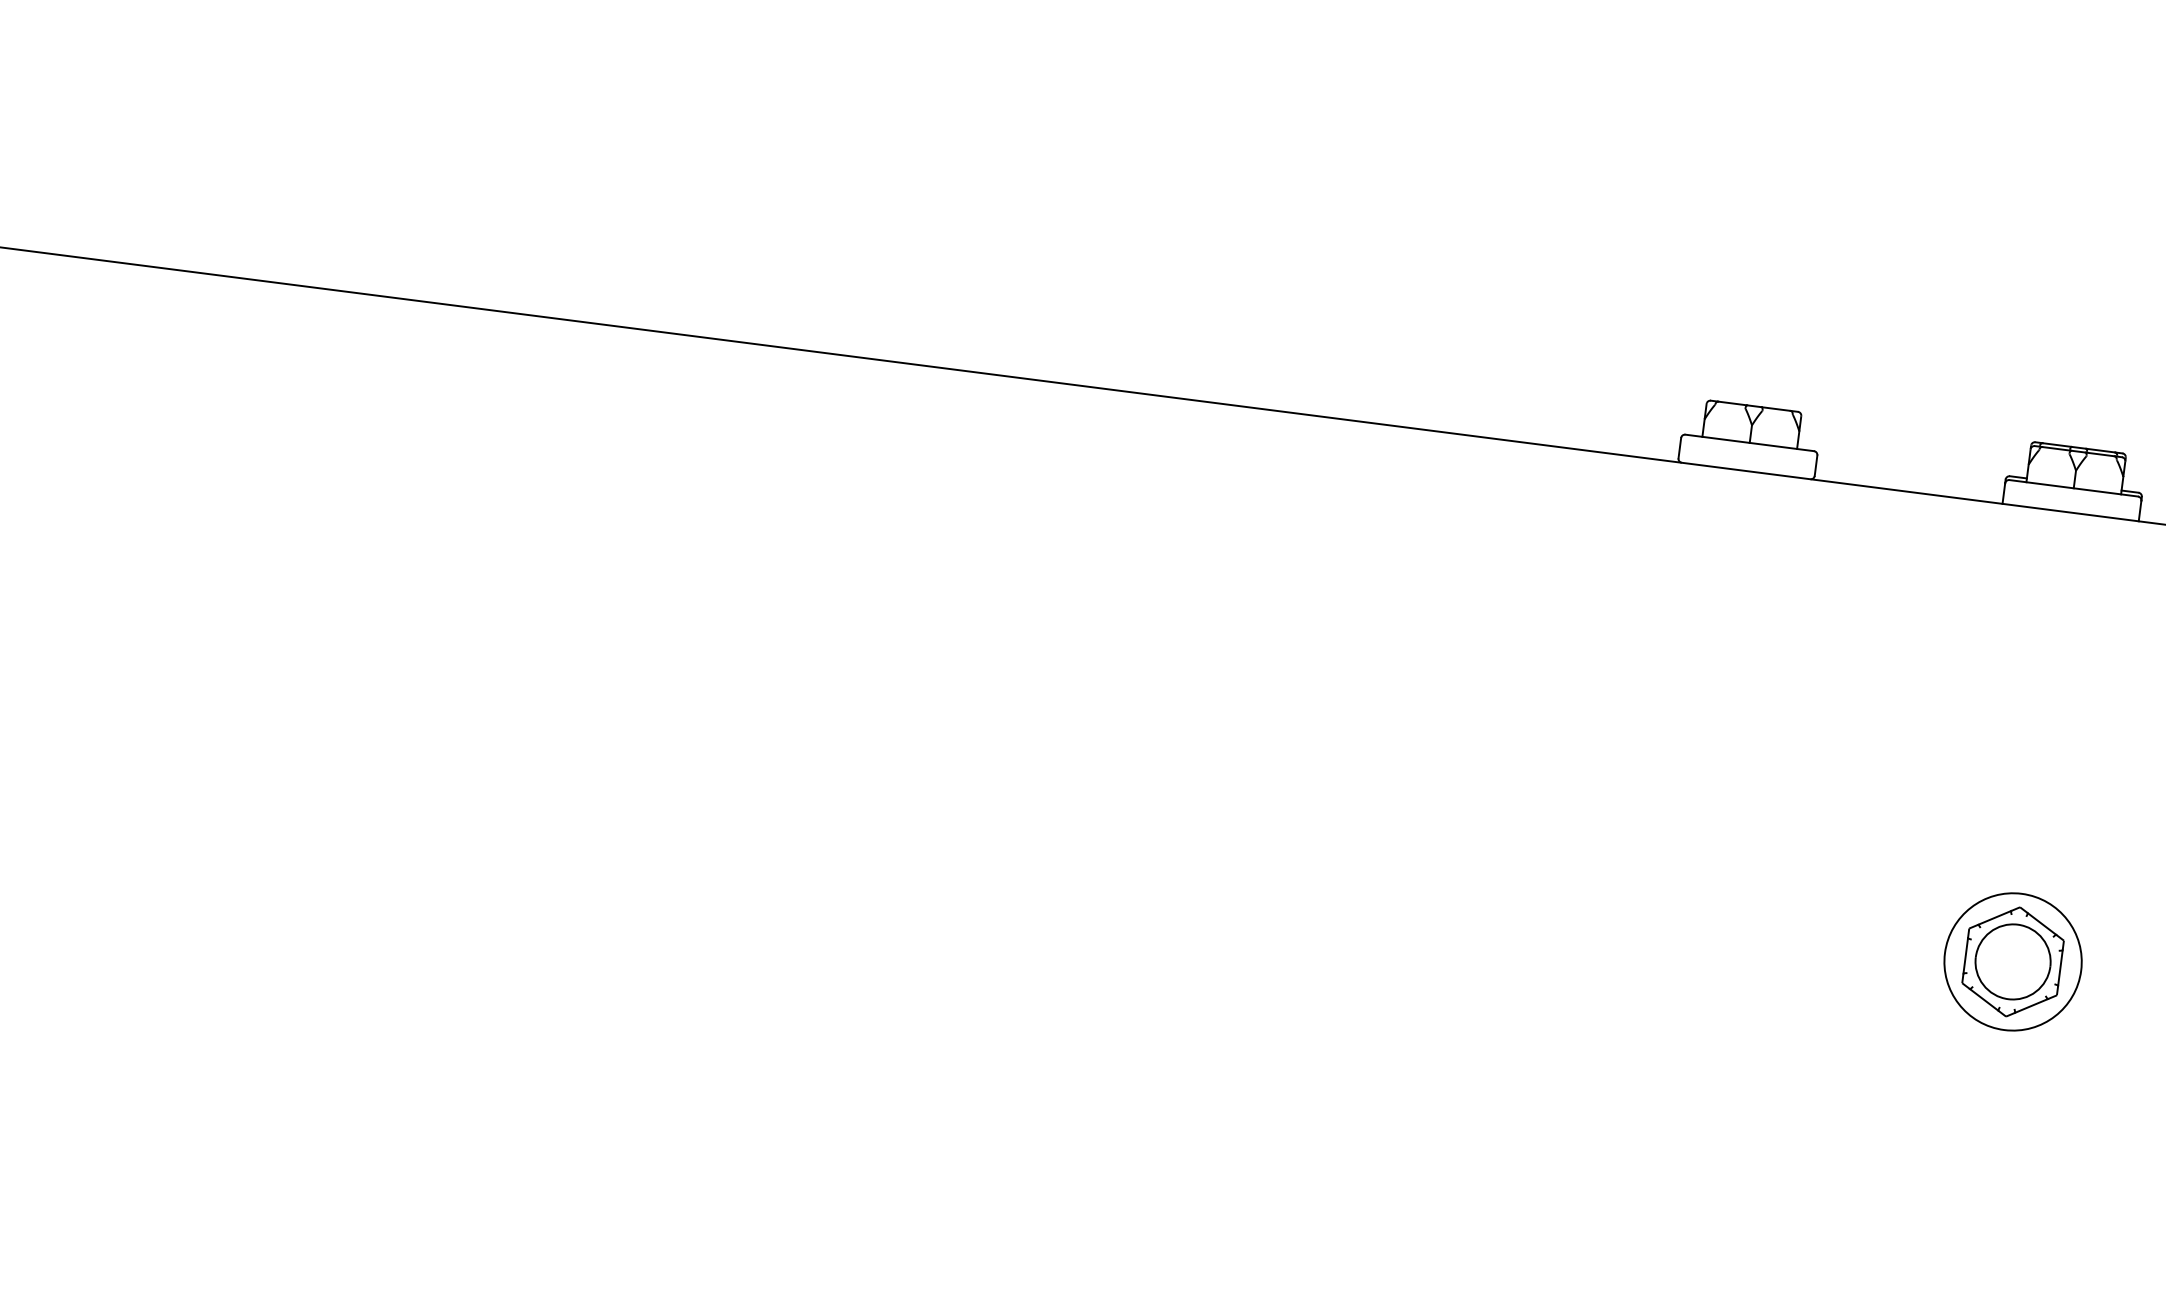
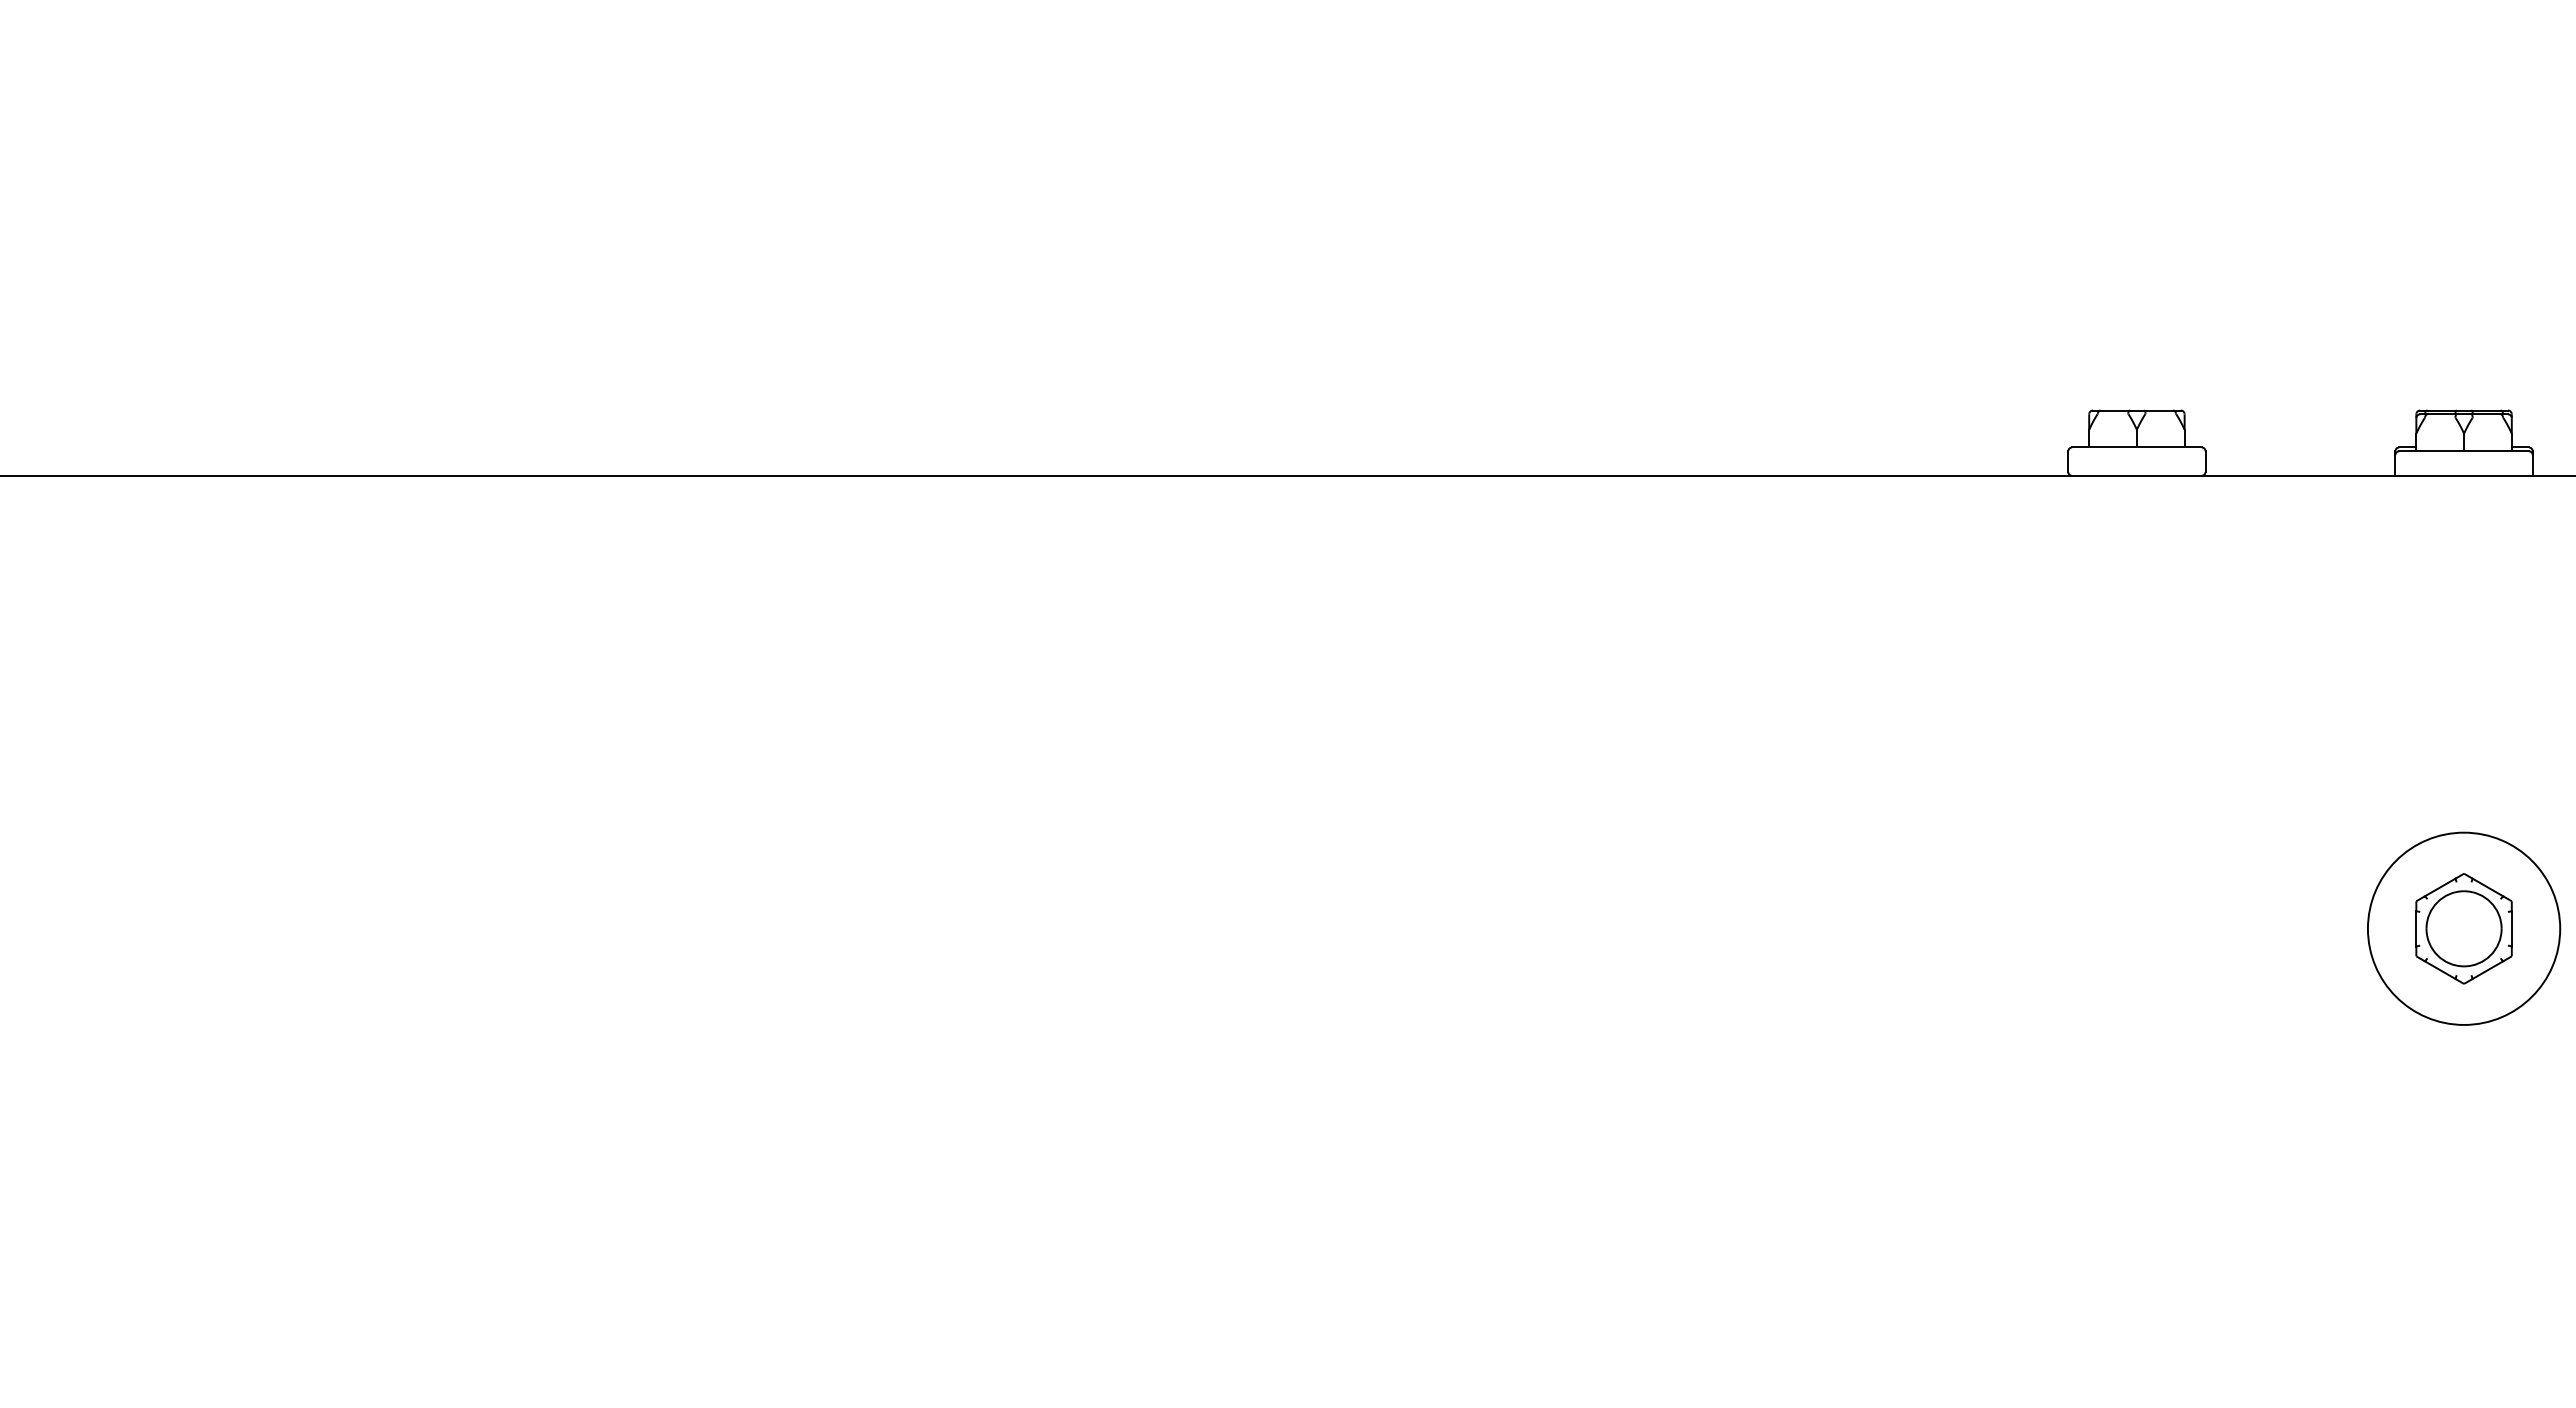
circle: (2012, 961) -> (2463, 928), size x1.4

